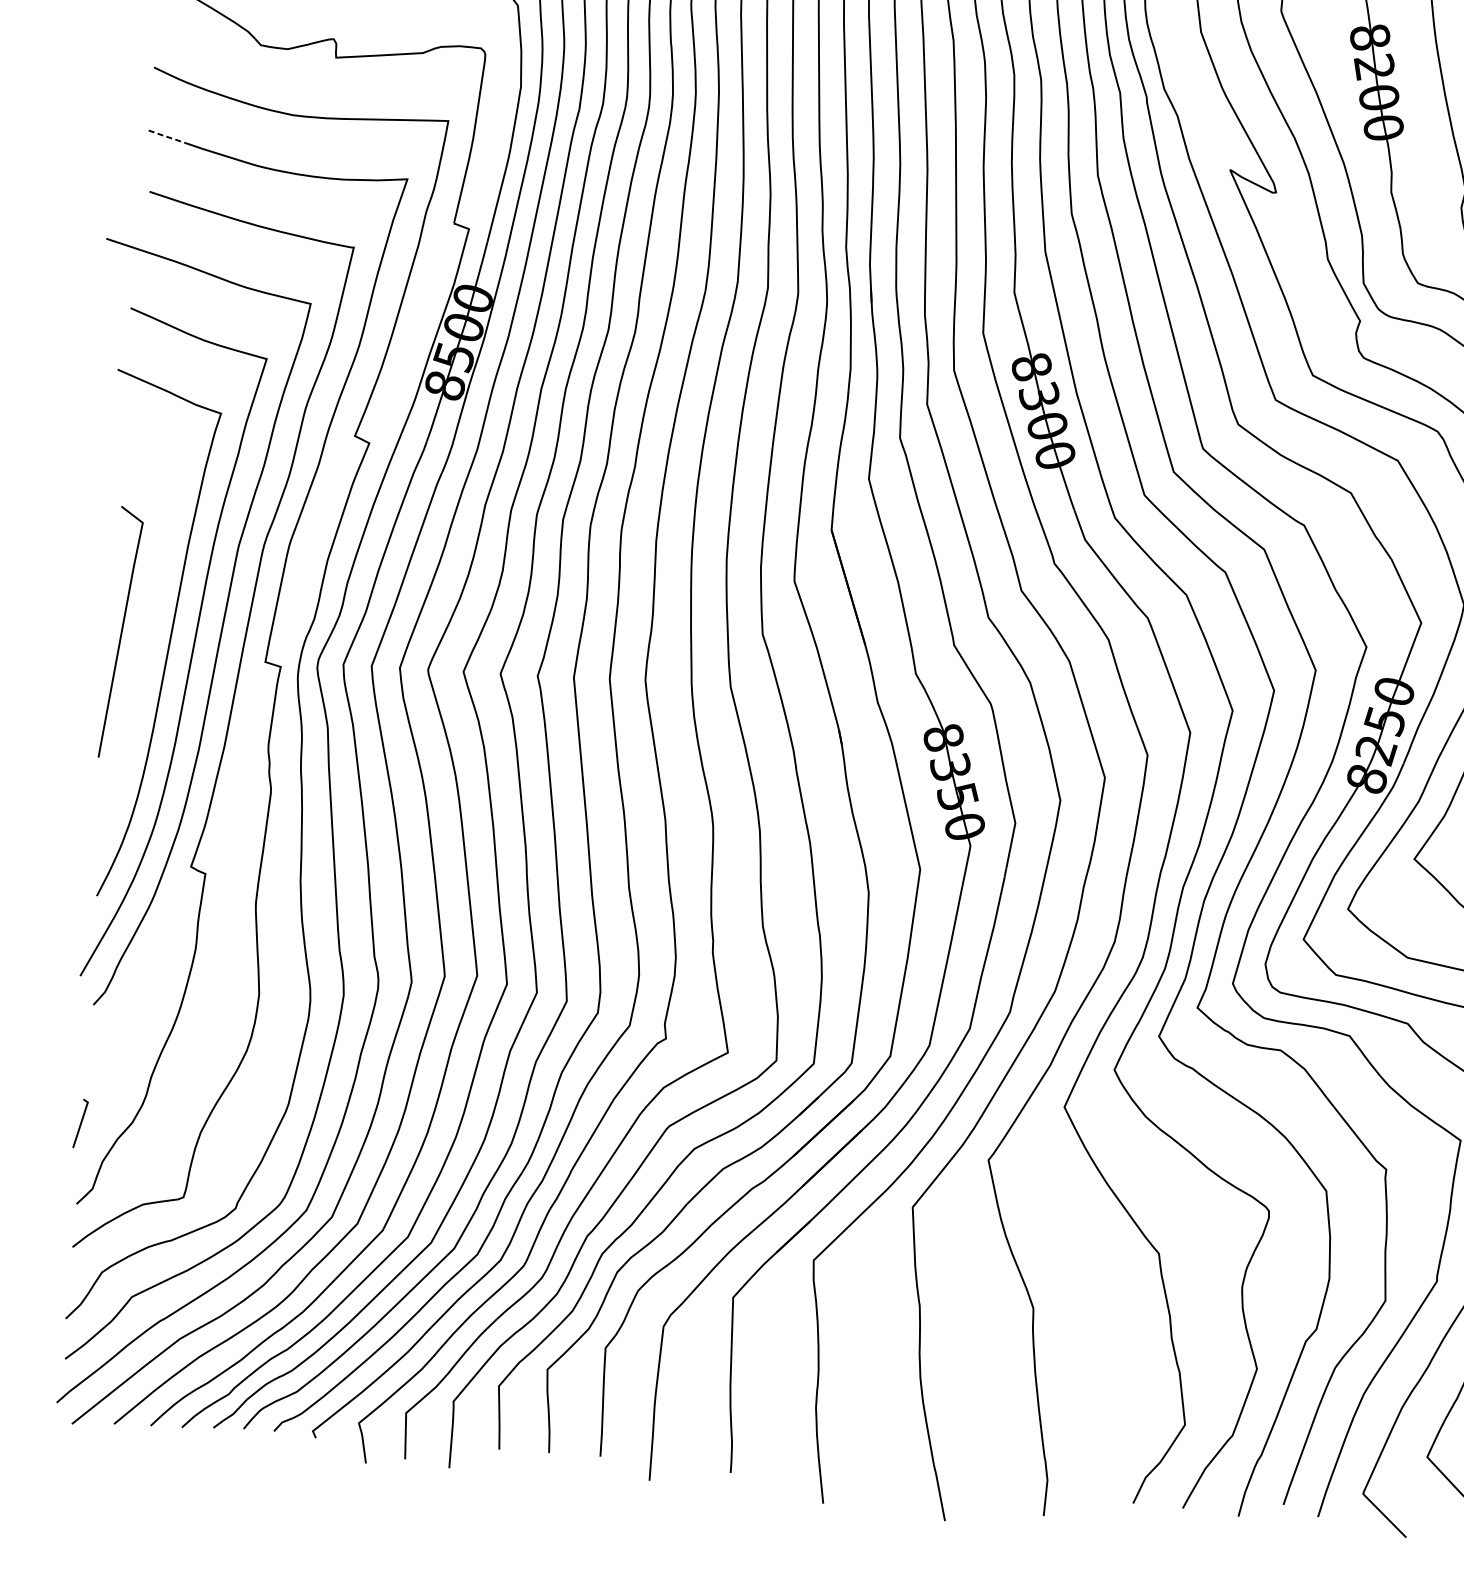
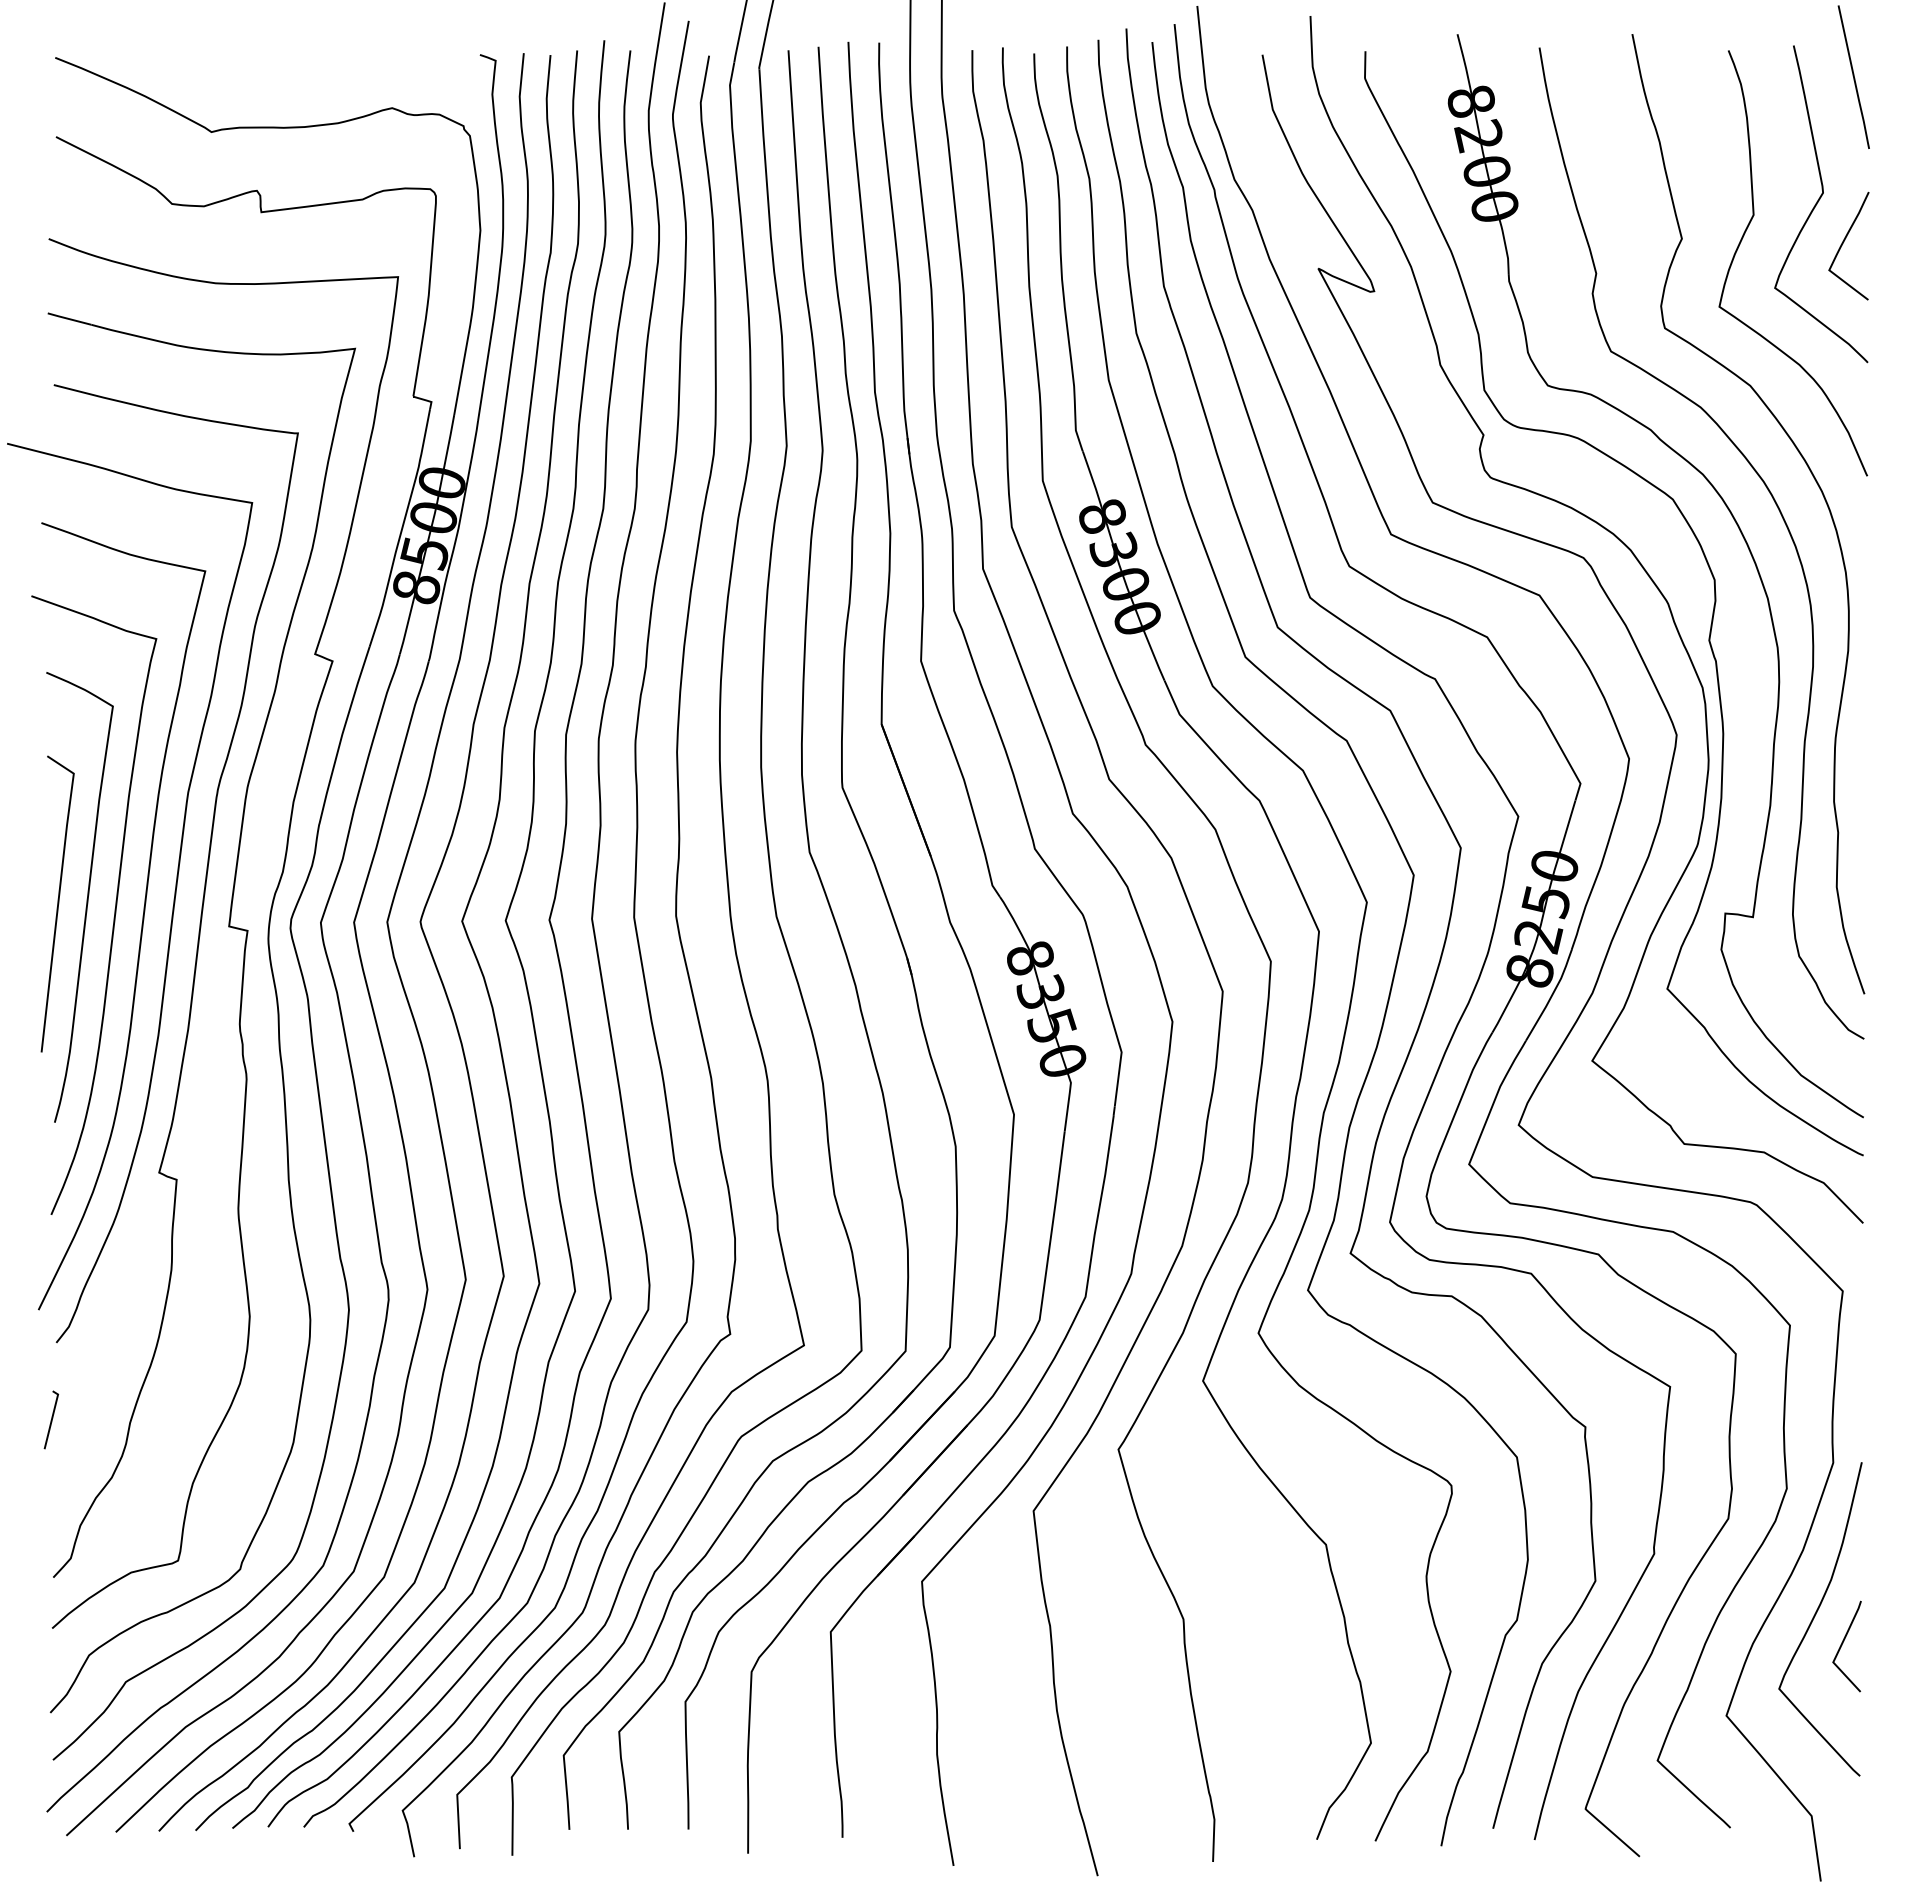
line: (166, 137) -> (69, 319), dashed -> solid
curve: (146, 629) -> (86, 898), added
line: (80, 1123) -> (51, 1419), moved

